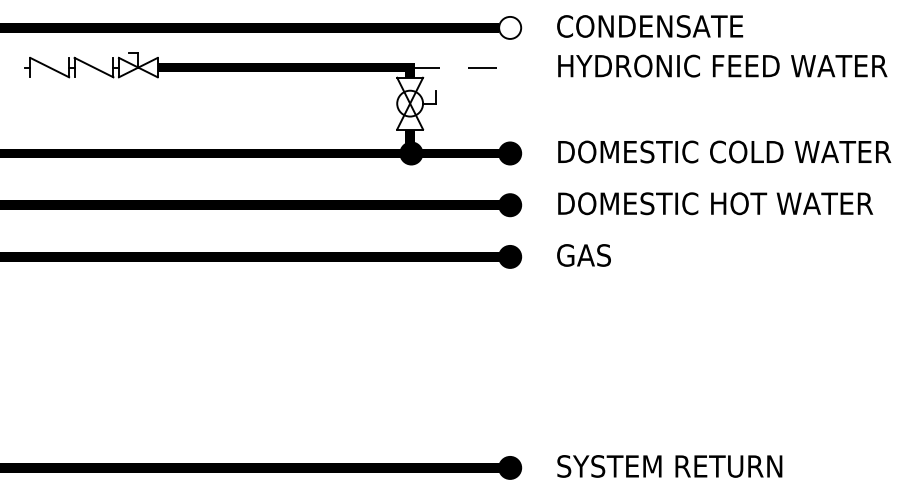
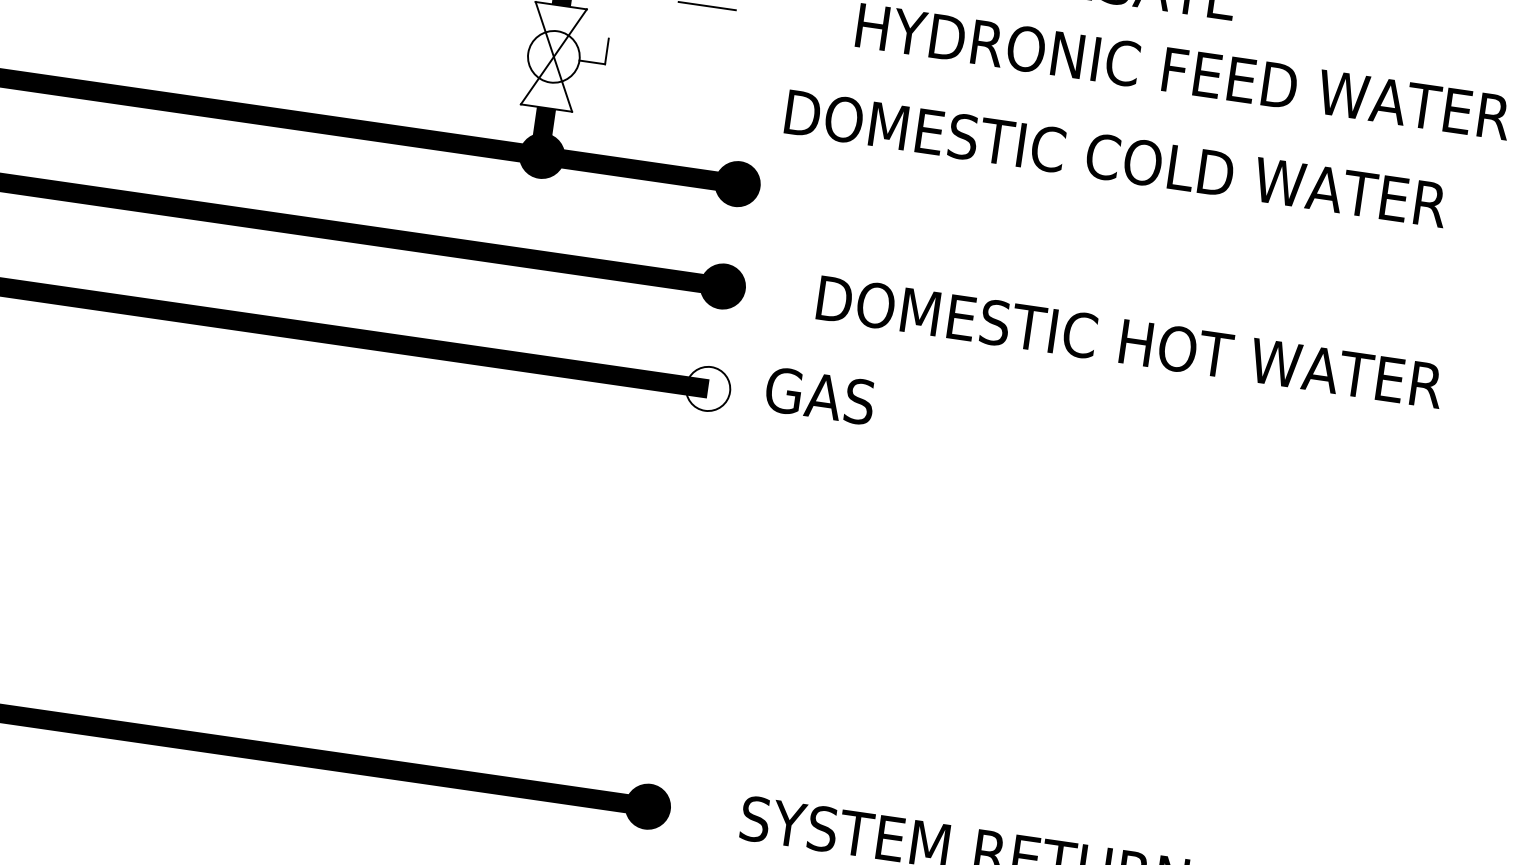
text: (724, 151) -> (1116, 157), moved
text: (583, 255) -> (819, 395), moved
fill: (510, 256) -> (708, 388), removed

